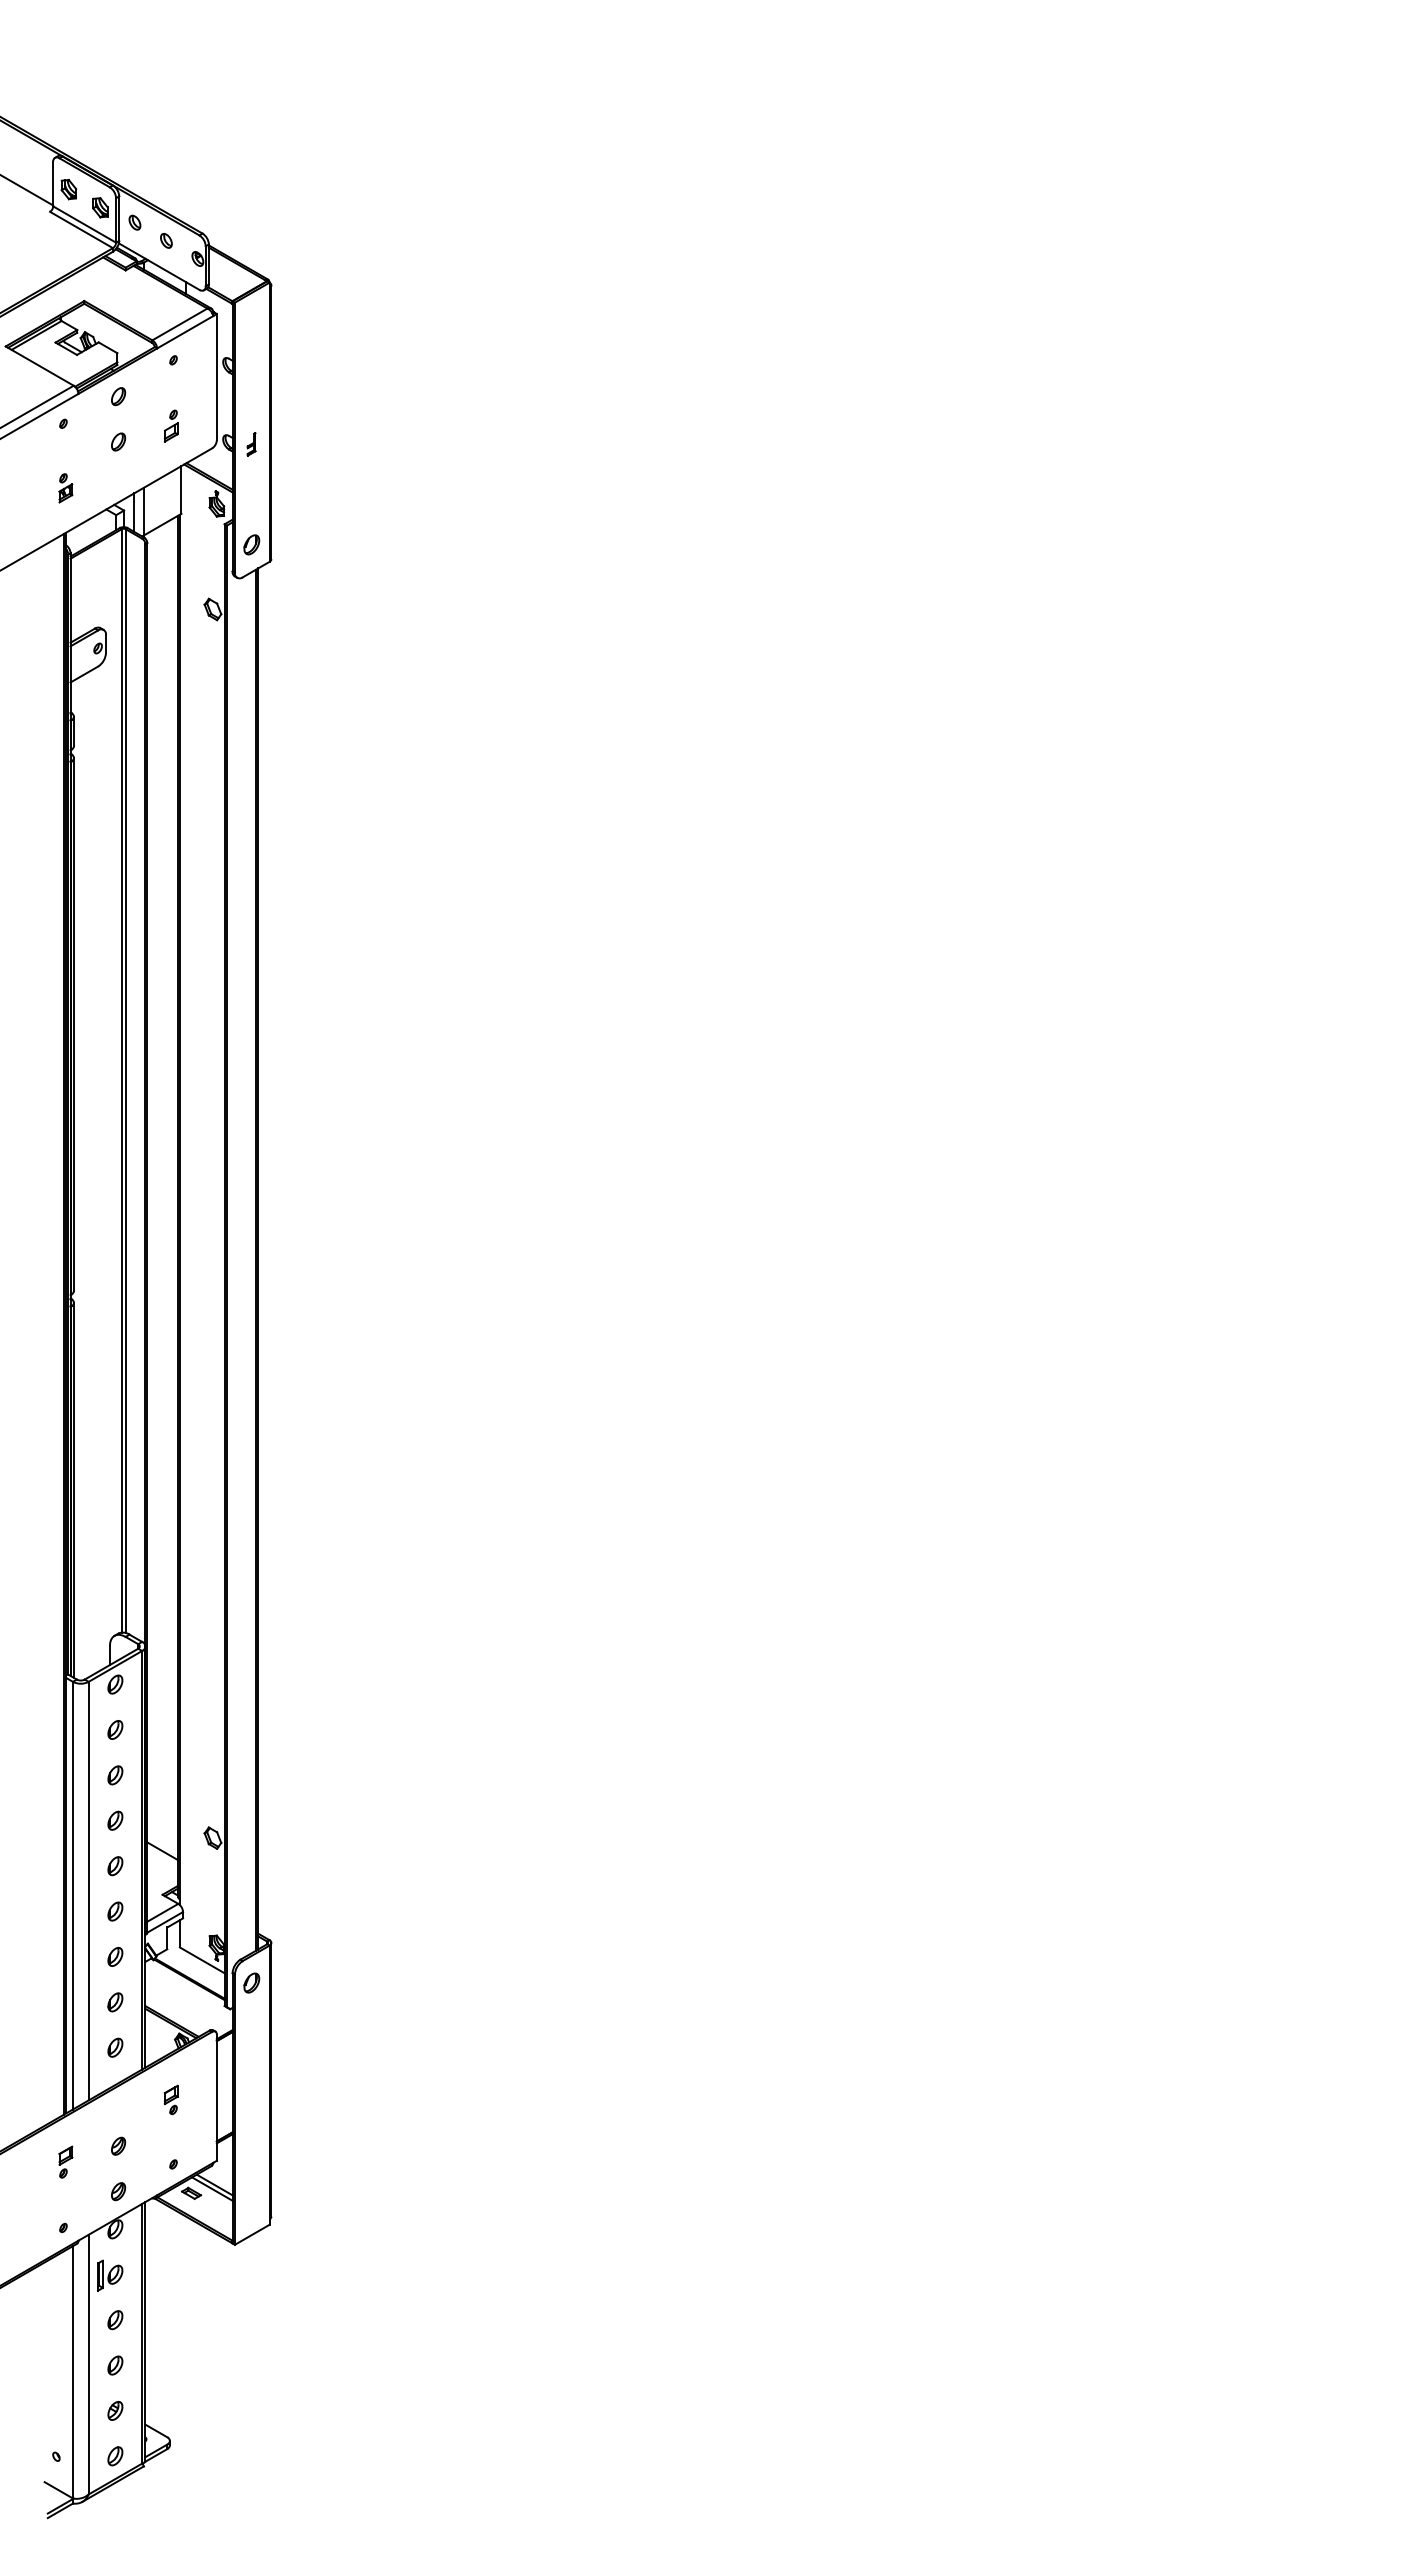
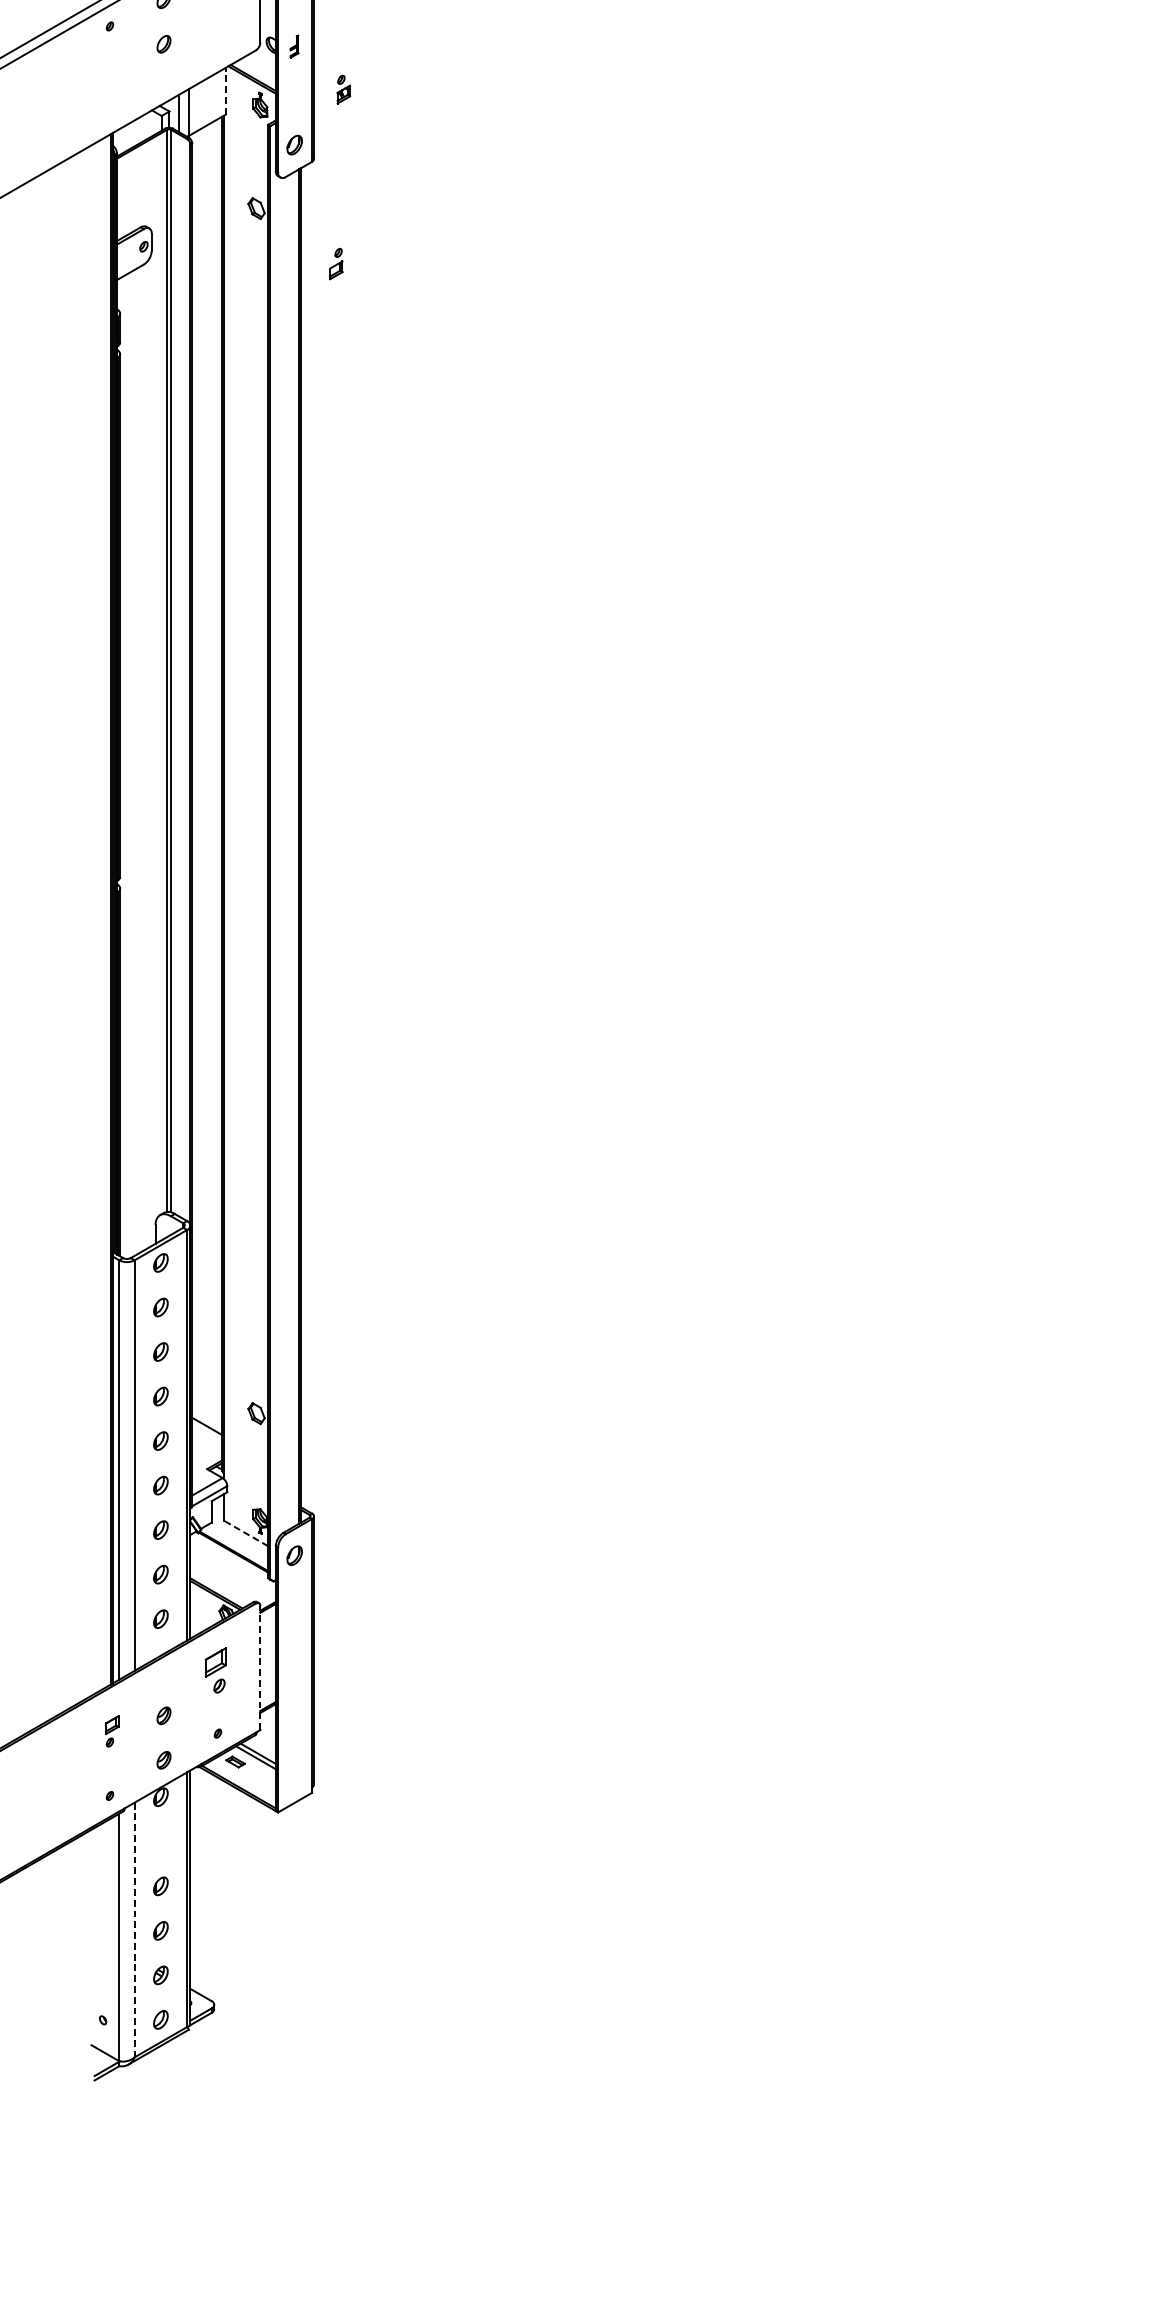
part: (170, 425) -> (335, 263), moved
part: (65, 488) -> (343, 89), moved
line: (181, 489) -> (225, 90), solid -> dashed
line: (202, 1960) -> (246, 1533), solid -> dashed
line: (216, 2097) -> (260, 1667), solid -> dashed
part: (170, 2099) -> (214, 1669), size x1.6
part: (110, 2275) -> (156, 1842), removed
line: (88, 2364) -> (134, 1929), solid -> dashed

